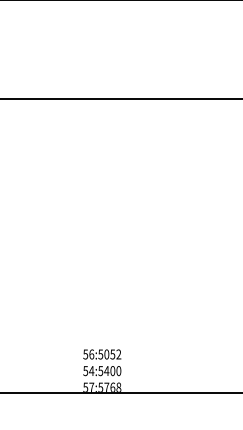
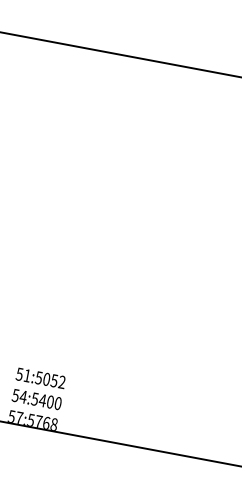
text: (91, 354) -> (27, 375), 56:5052 -> 51:5052

